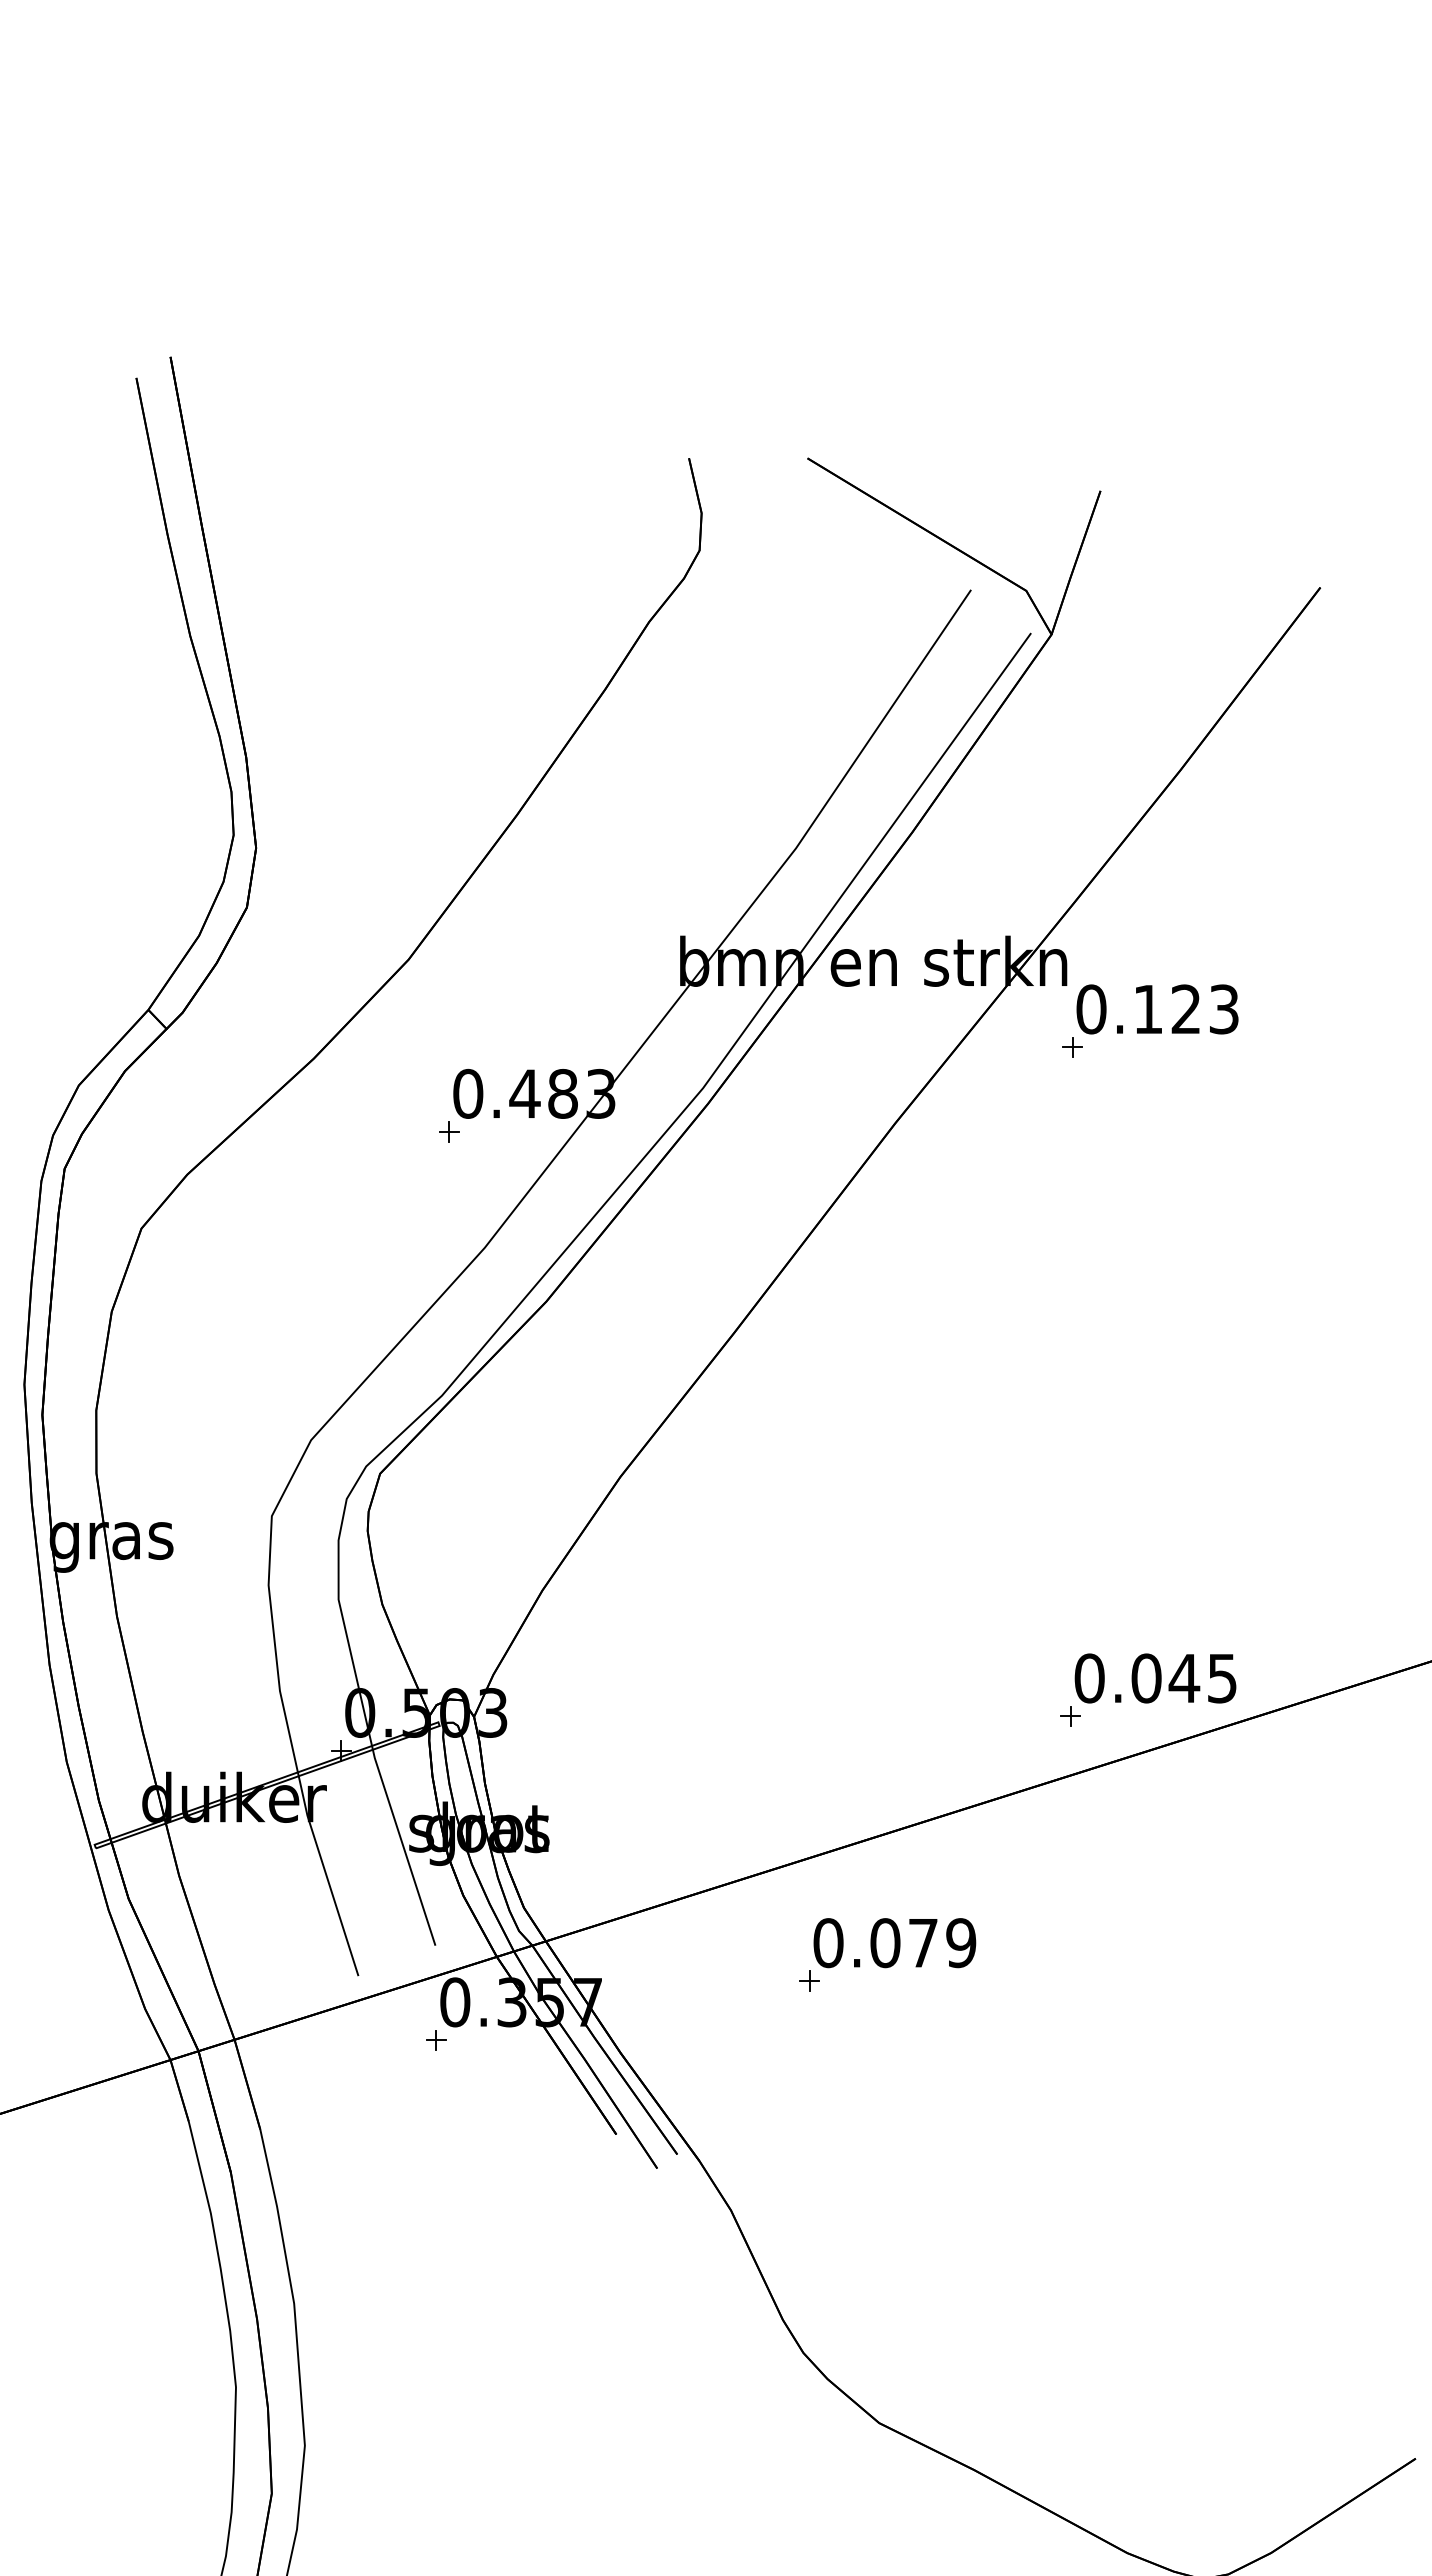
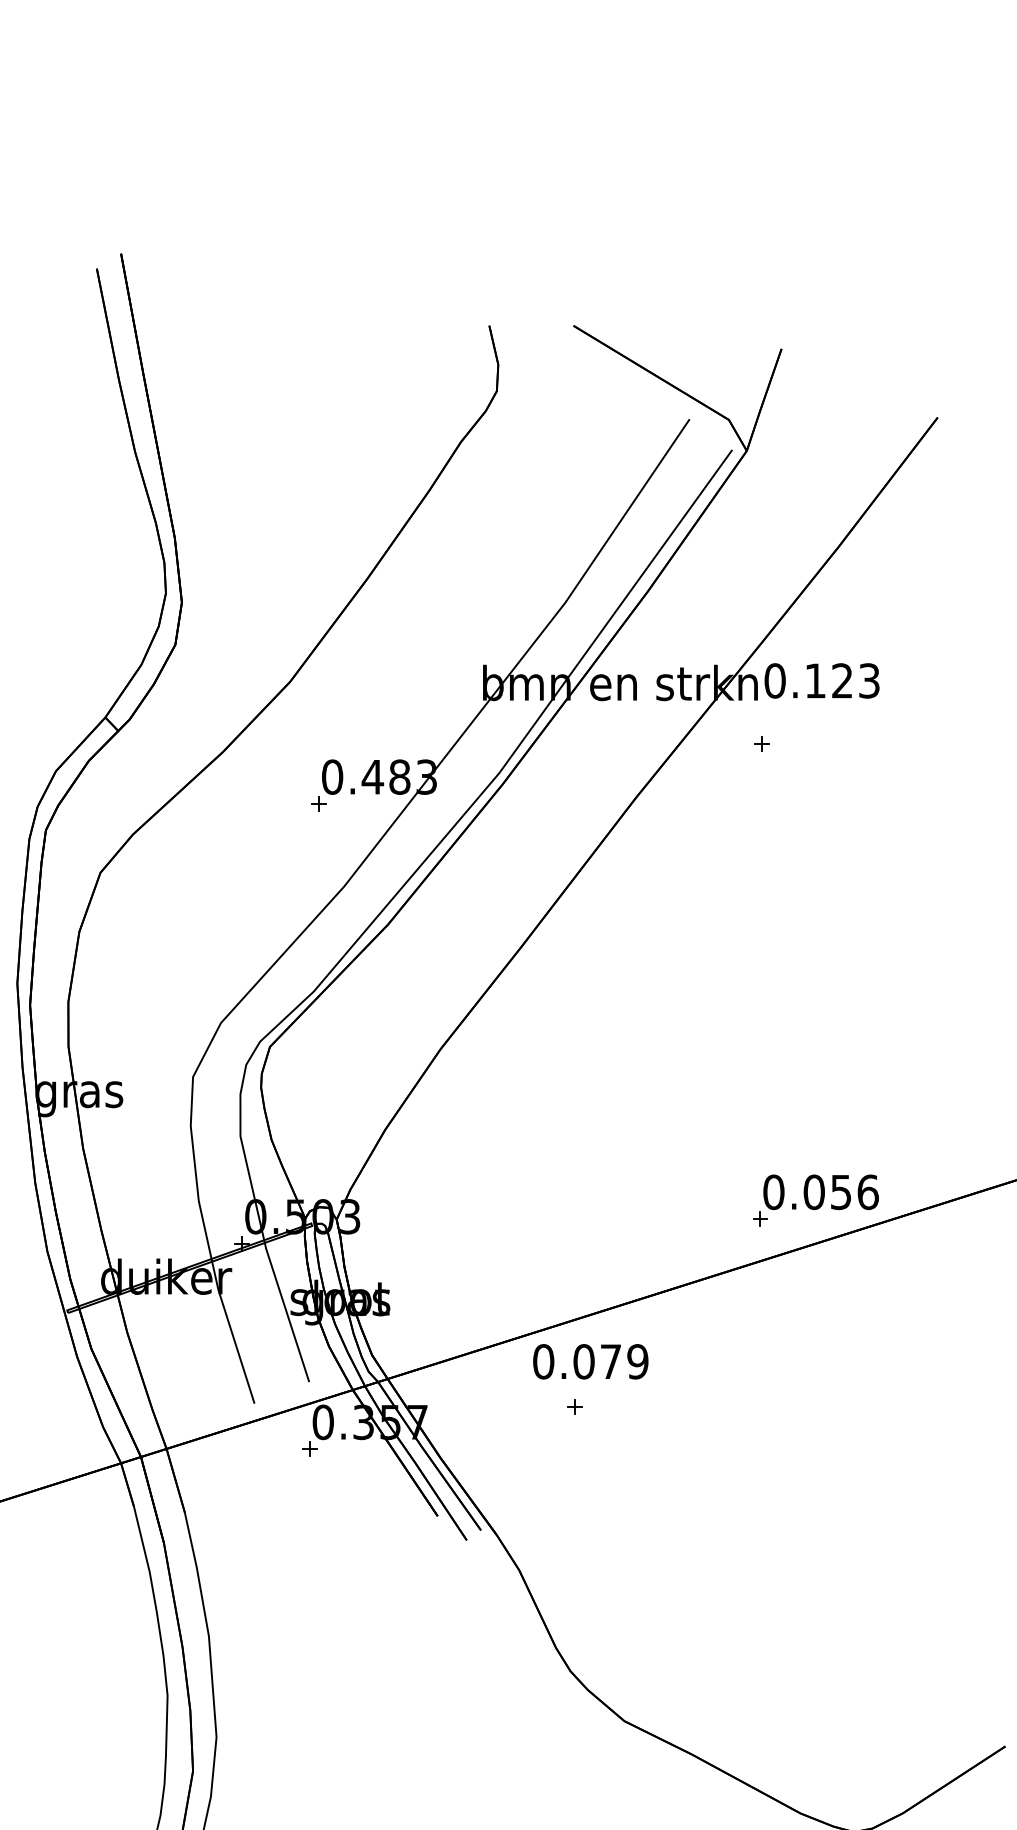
text: (1157, 1009) -> (822, 680), moved
text: (1202, 1678) -> (854, 1192), 0.045 -> 0.056
text: (894, 1943) -> (590, 1362), moved

